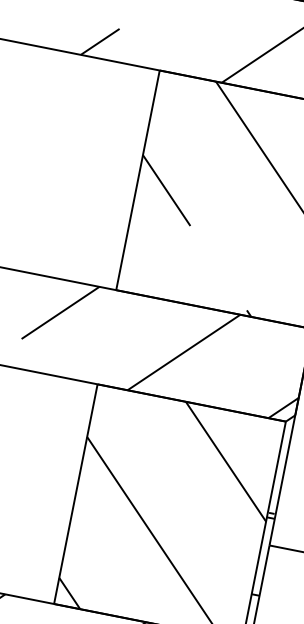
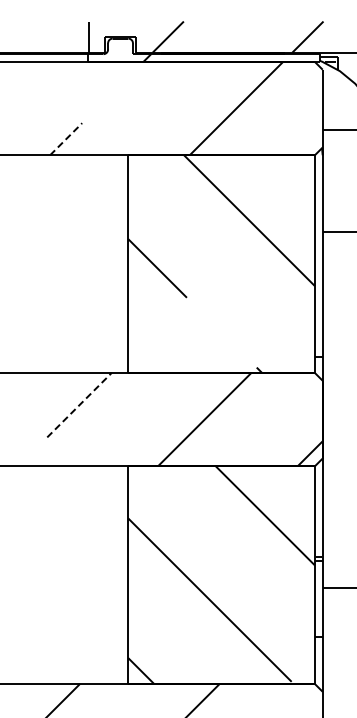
line: (100, 42) -> (66, 139), solid -> dashed
line: (60, 313) -> (79, 405), solid -> dashed

